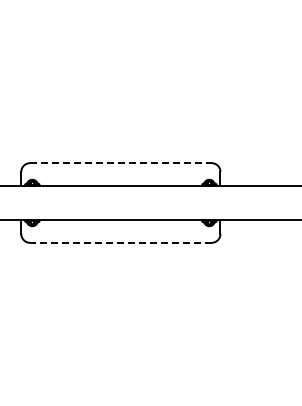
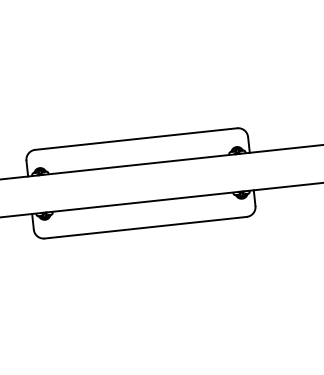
line: (120, 163) -> (135, 139), dashed -> solid
line: (120, 242) -> (145, 227), dashed -> solid

